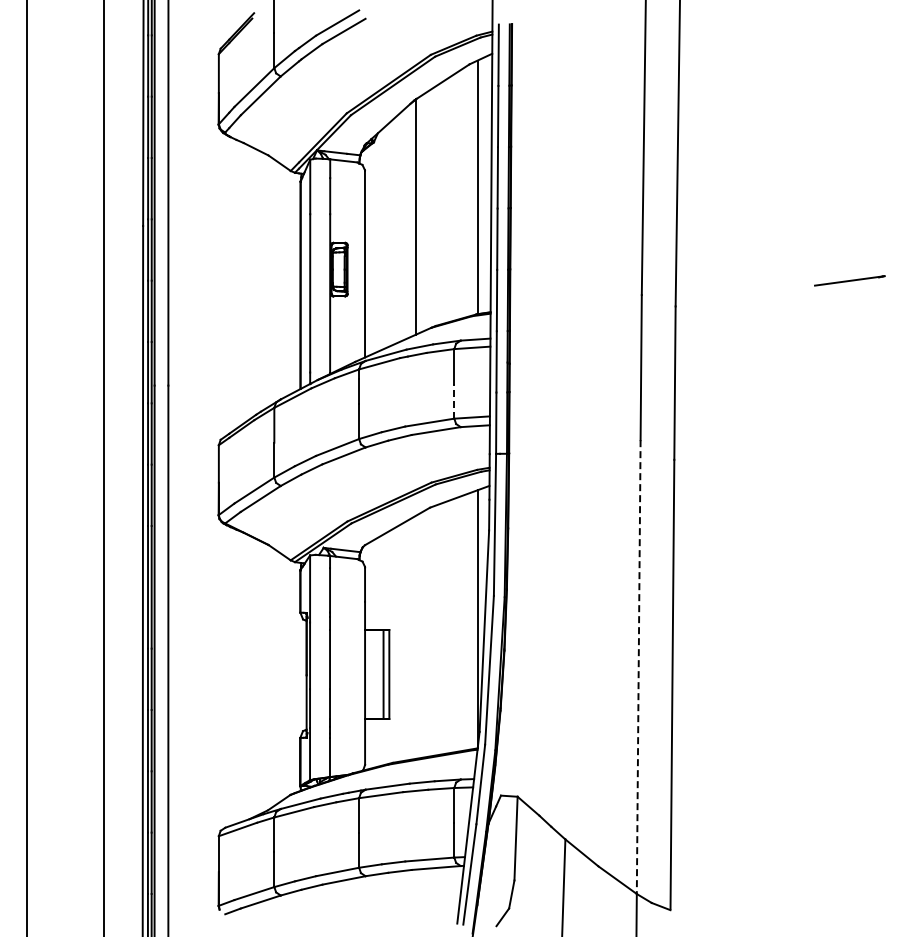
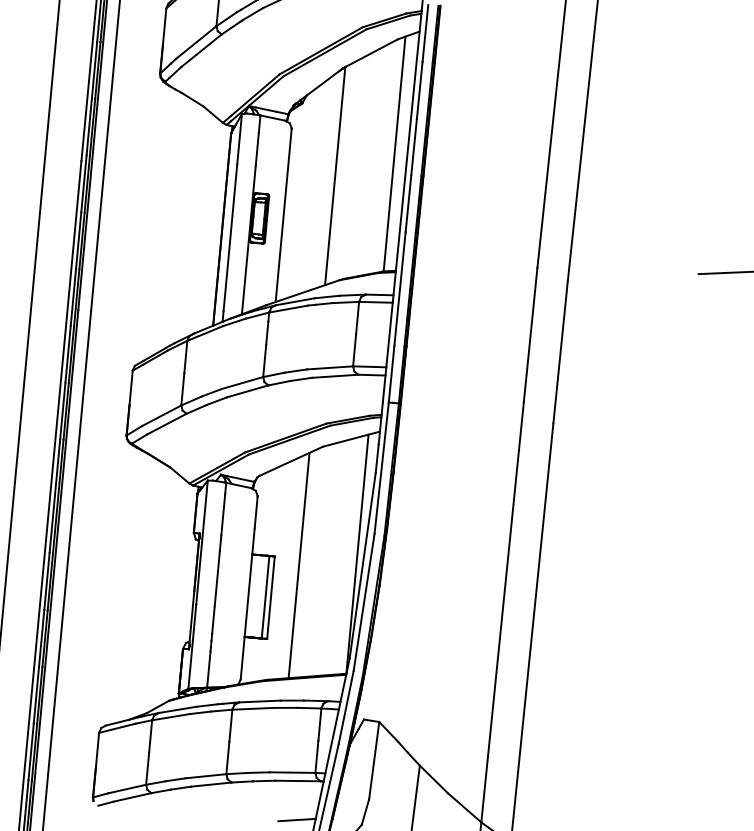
line: (454, 400) -> (354, 349), dashed -> solid
line: (416, 636) -> (299, 564), added
line: (638, 667) -> (502, 612), dashed -> solid
line: (439, 909) -> (297, 819), added

